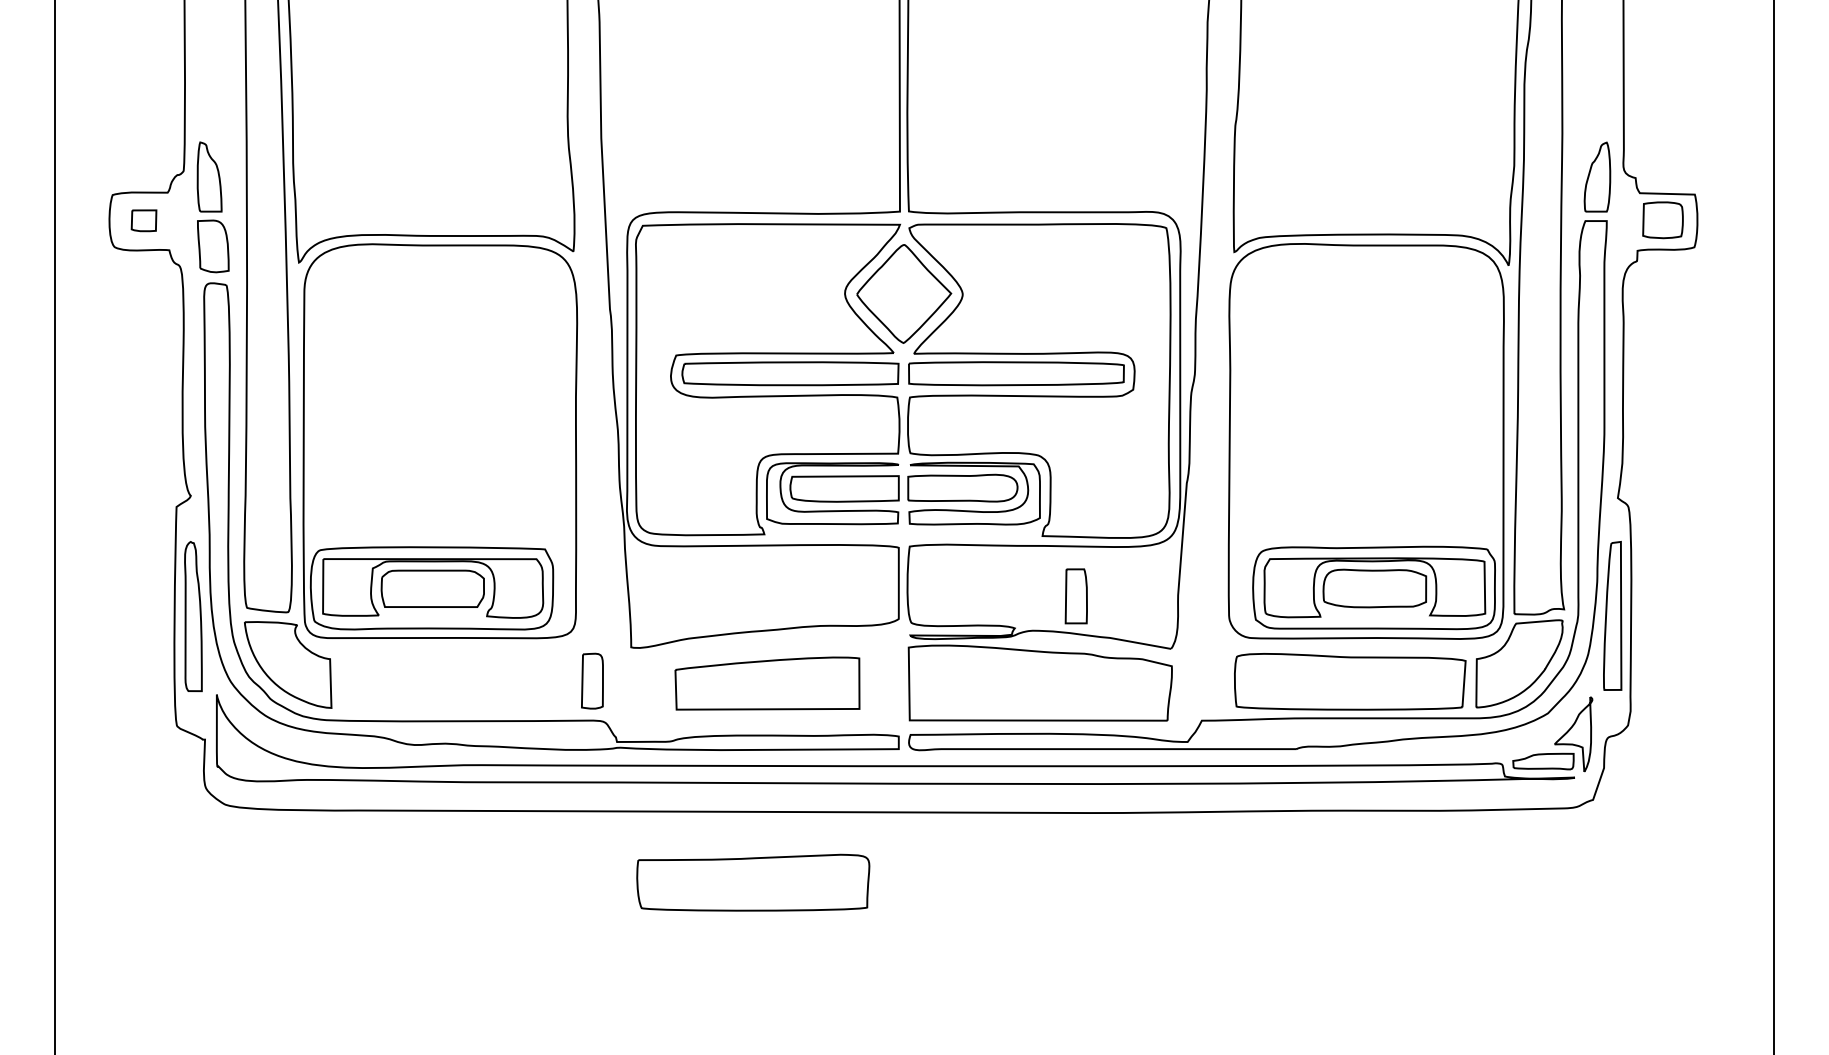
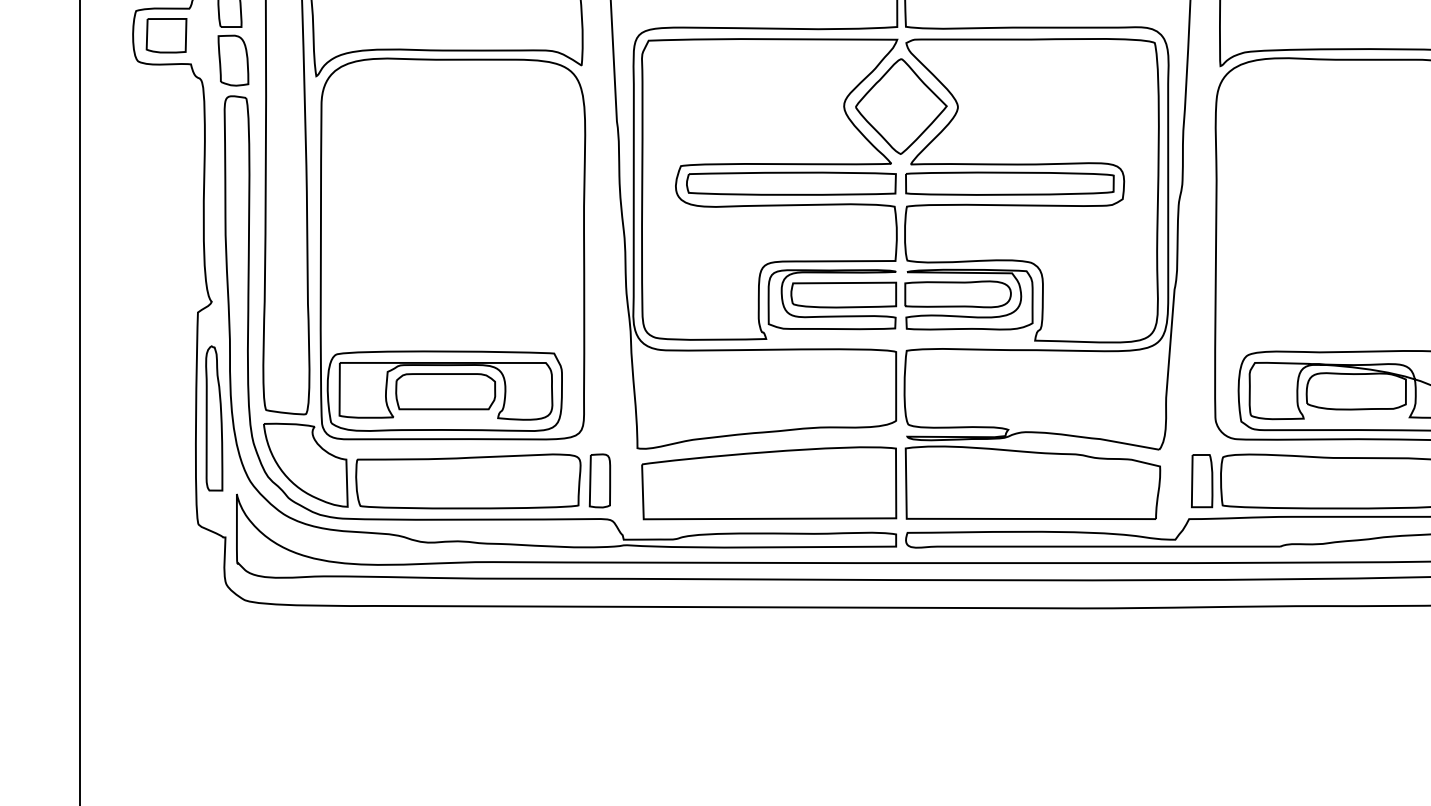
part: (143, 220) -> (165, 35), size x1.67
part: (1075, 596) -> (1201, 481), moved
part: (767, 683) -> (769, 483), size x1.43
part: (753, 882) -> (468, 481), moved

